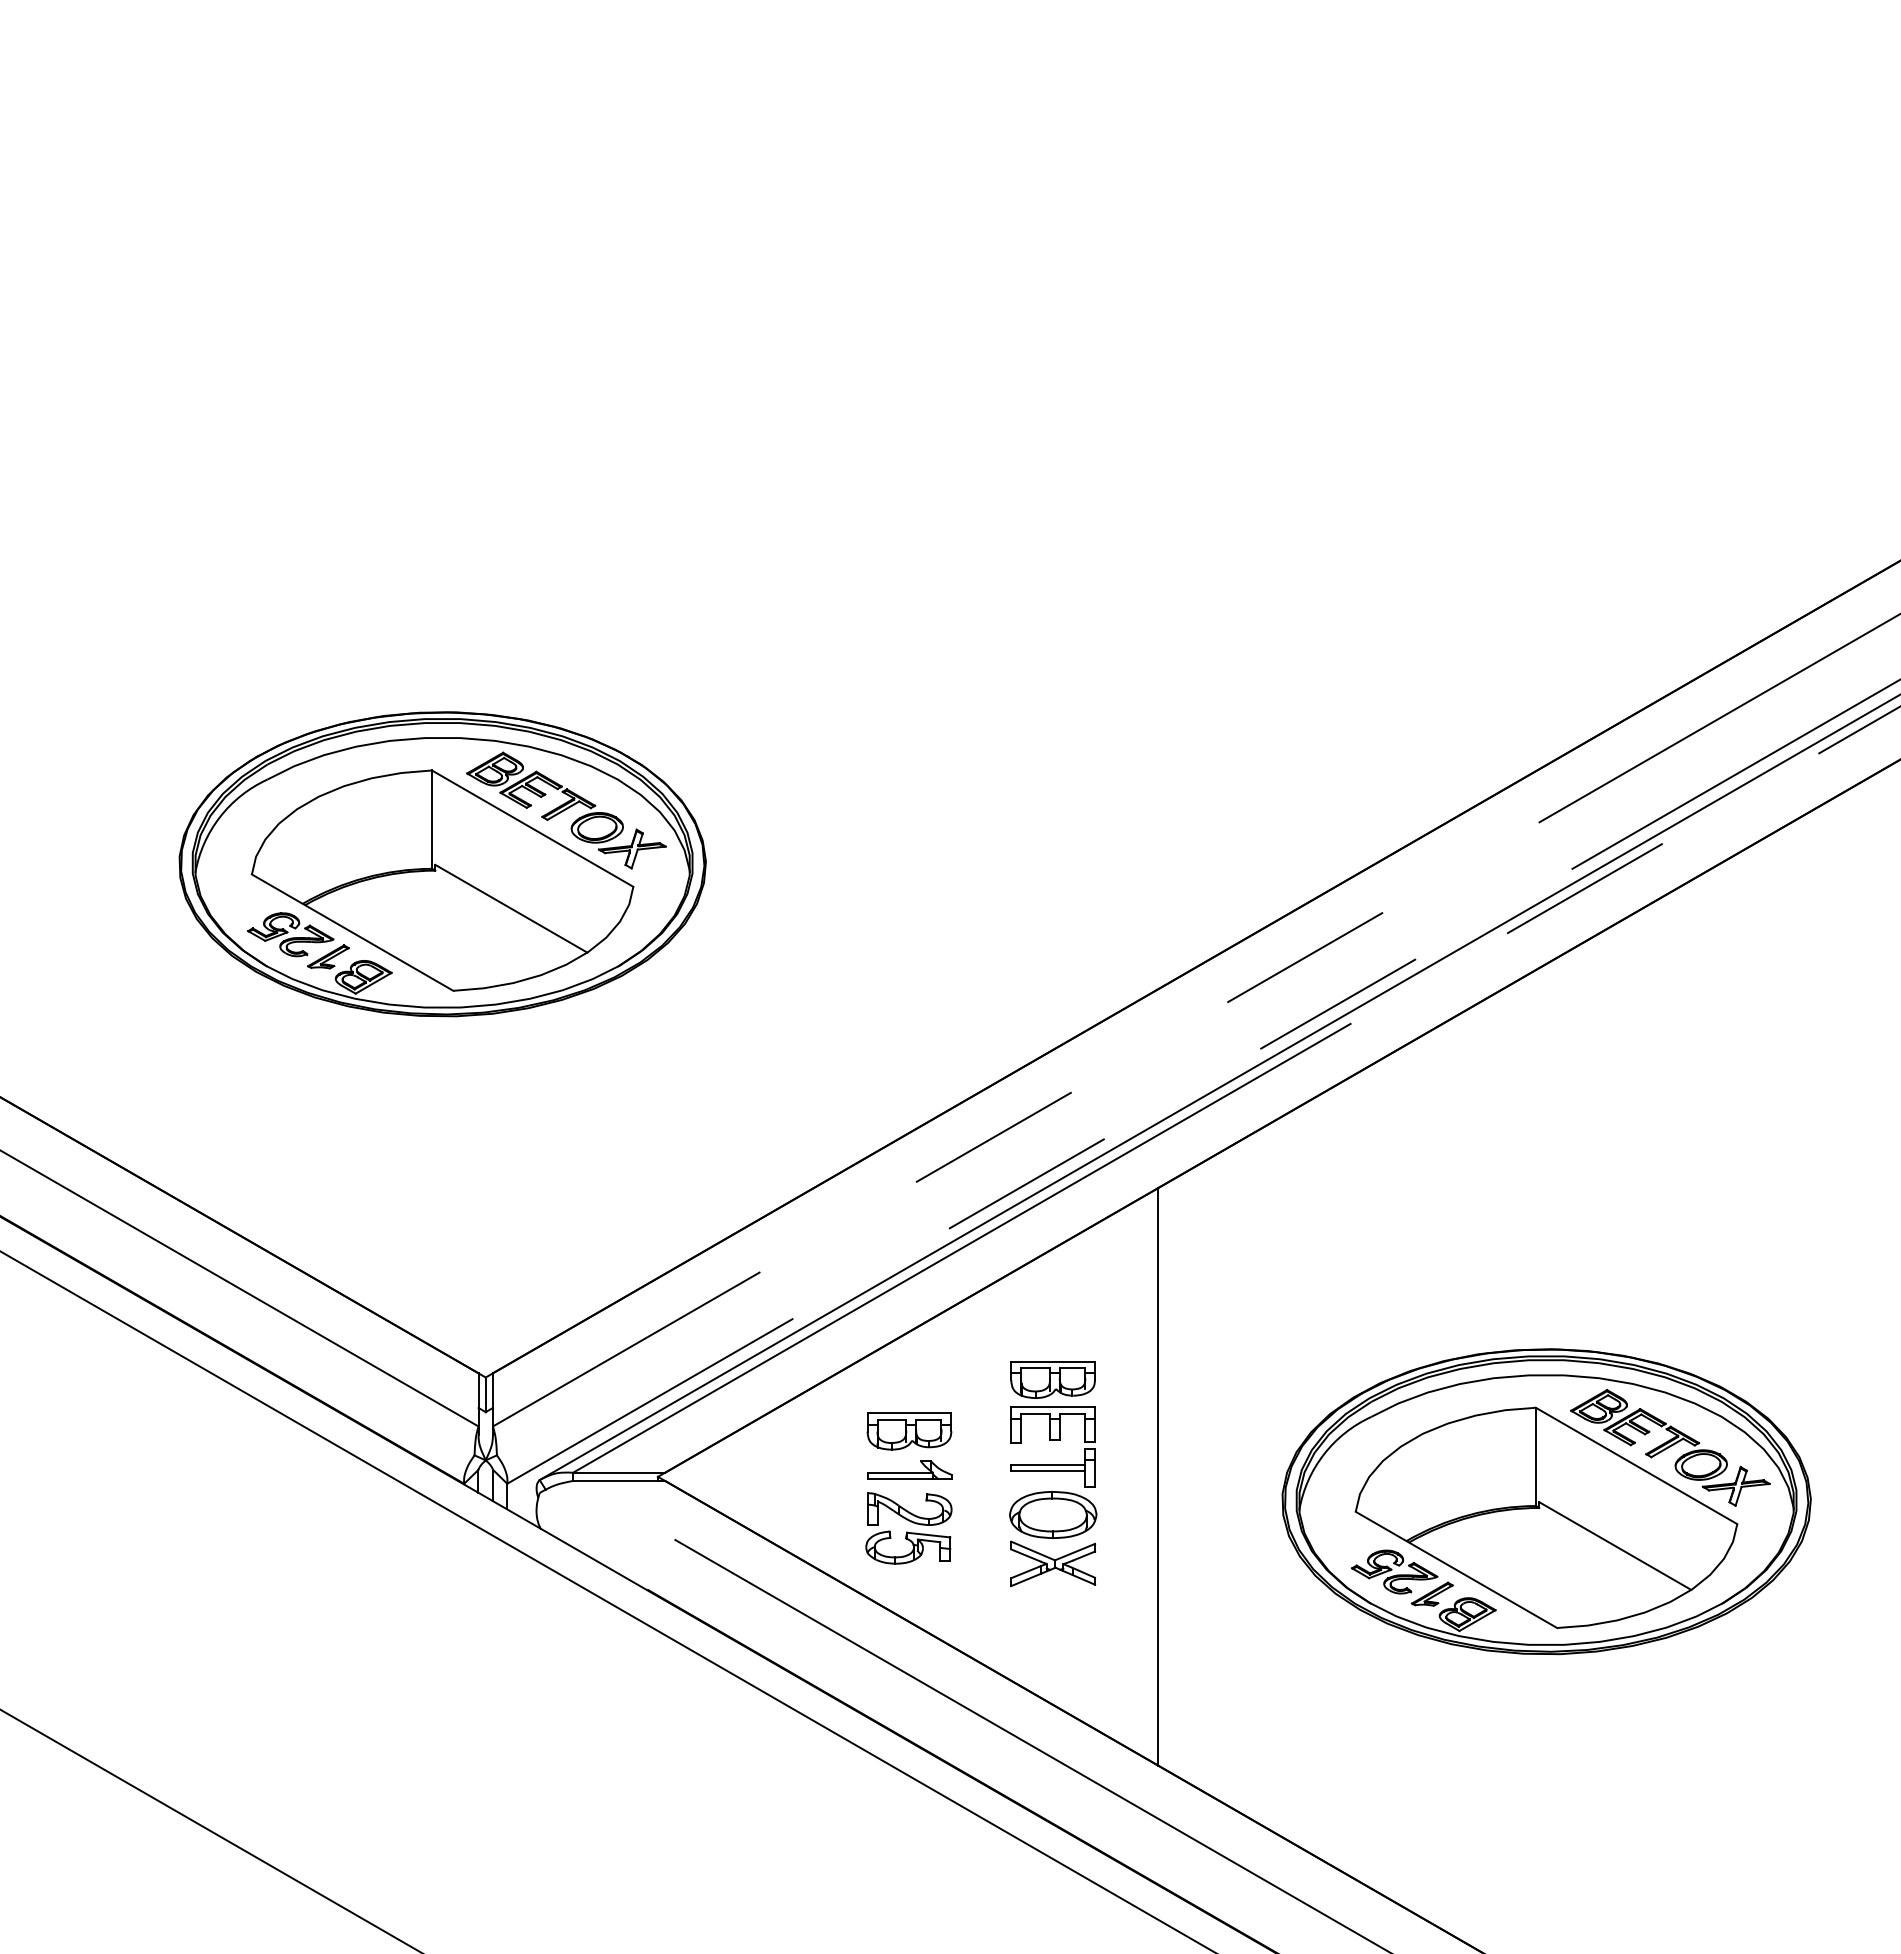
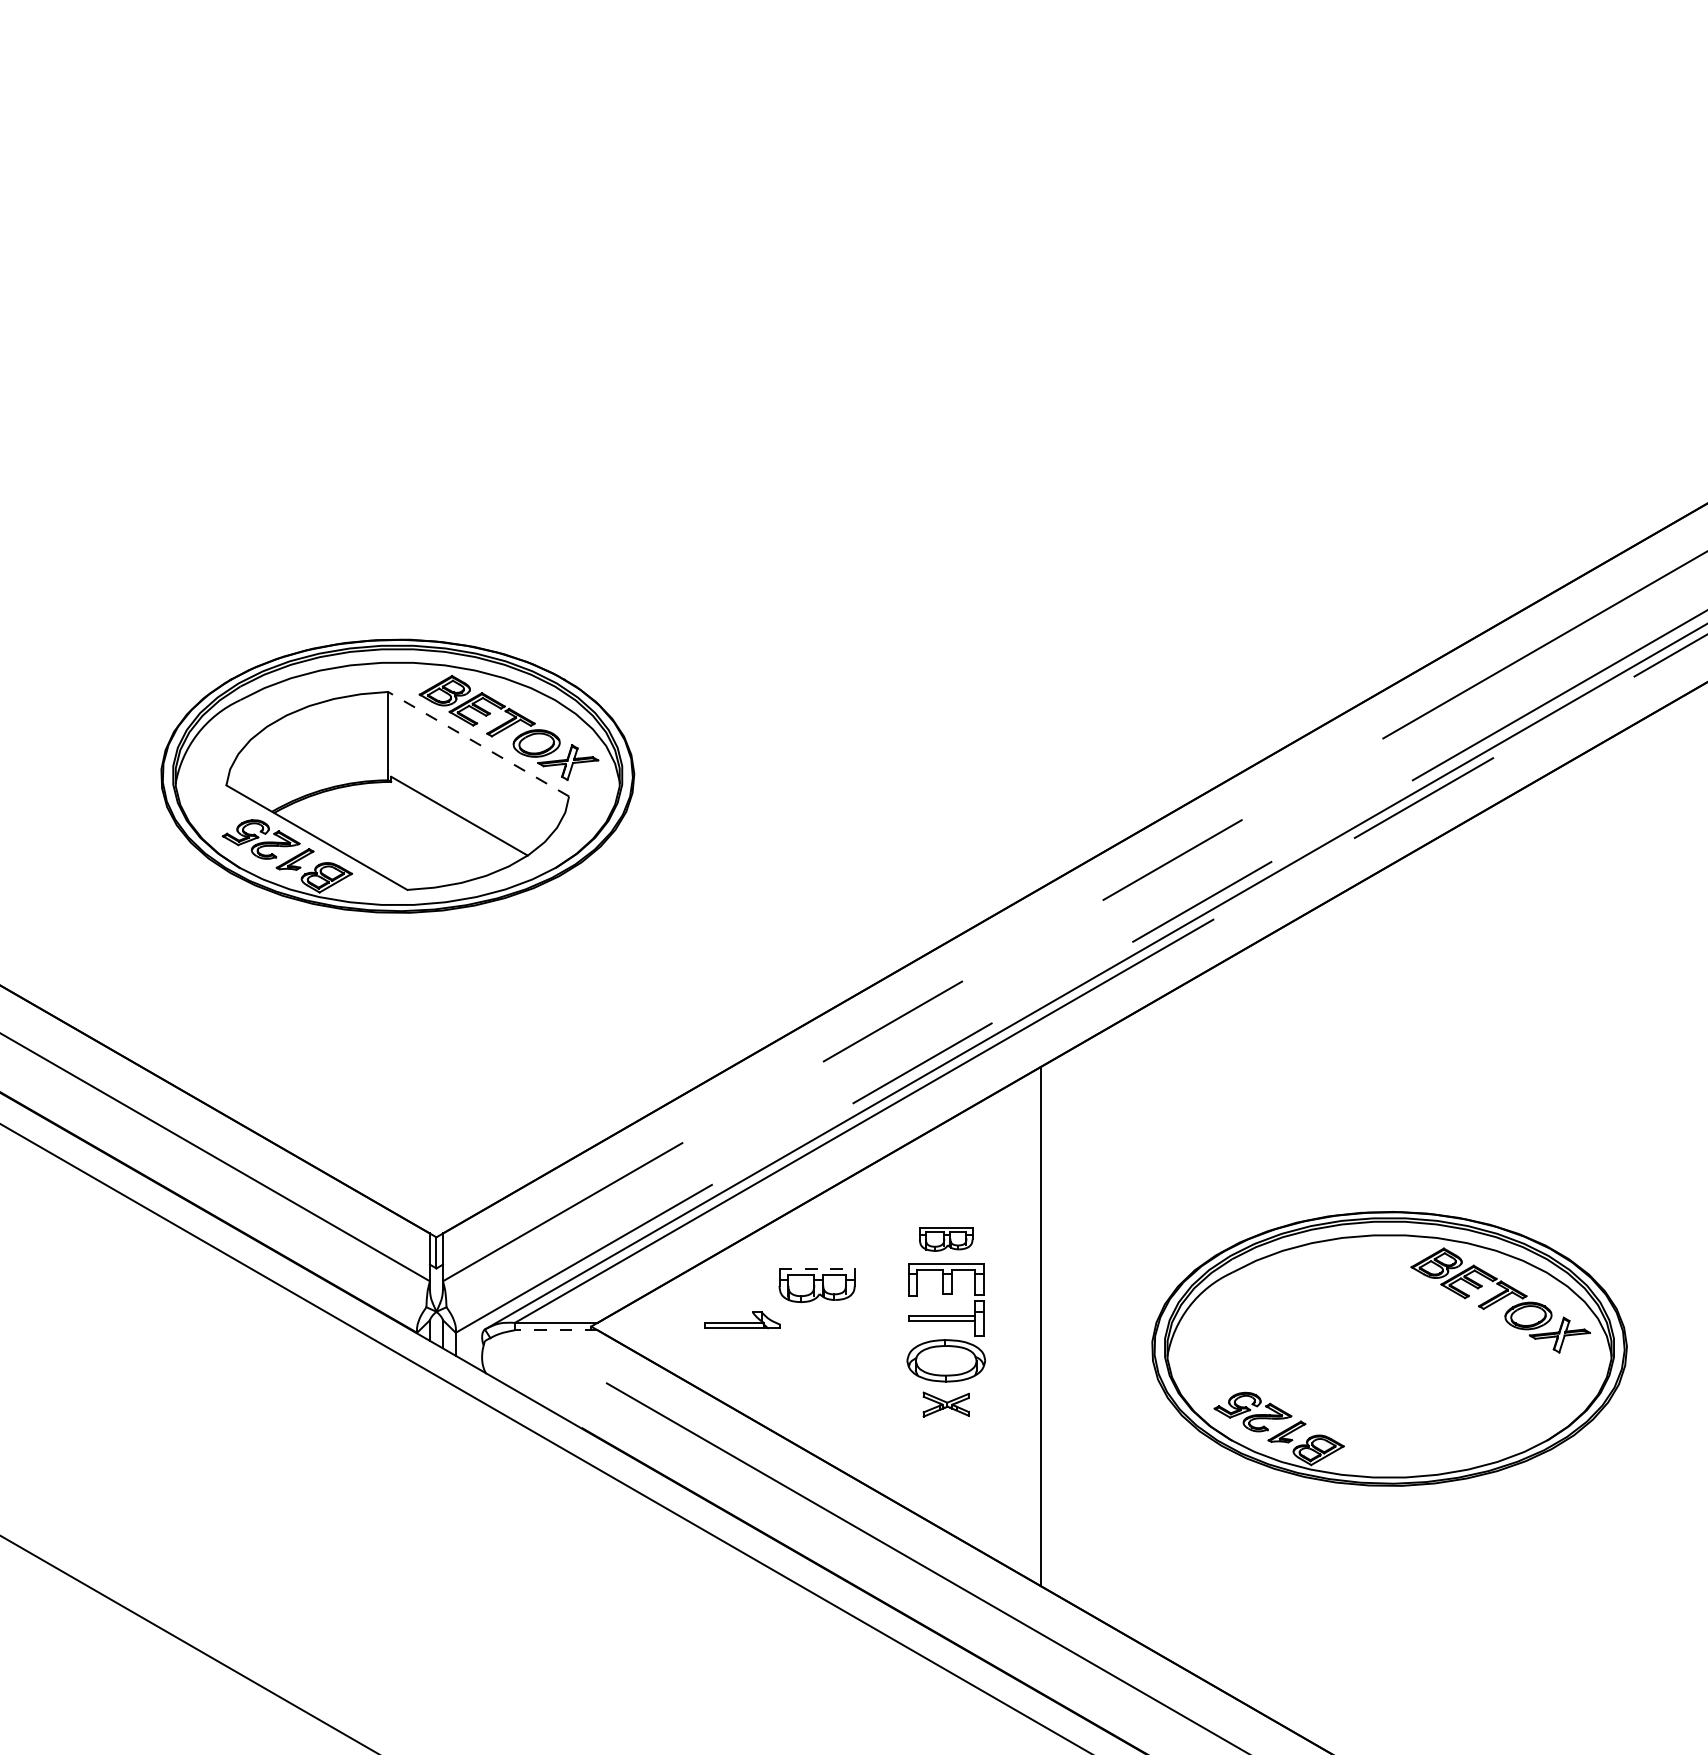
line: (532, 828) -> (478, 744), solid -> dashed
part: (1052, 1379) -> (945, 1239), size x0.7
line: (909, 1413) -> (817, 1269), solid -> dashed
part: (909, 1469) -> (742, 1319), moved
line: (618, 1480) -> (555, 1329), solid -> dashed
part: (1546, 1517) -> (1389, 1363), removed
part: (908, 1528) -> (816, 1372), removed
part: (1053, 1563) -> (946, 1404), size x0.6

